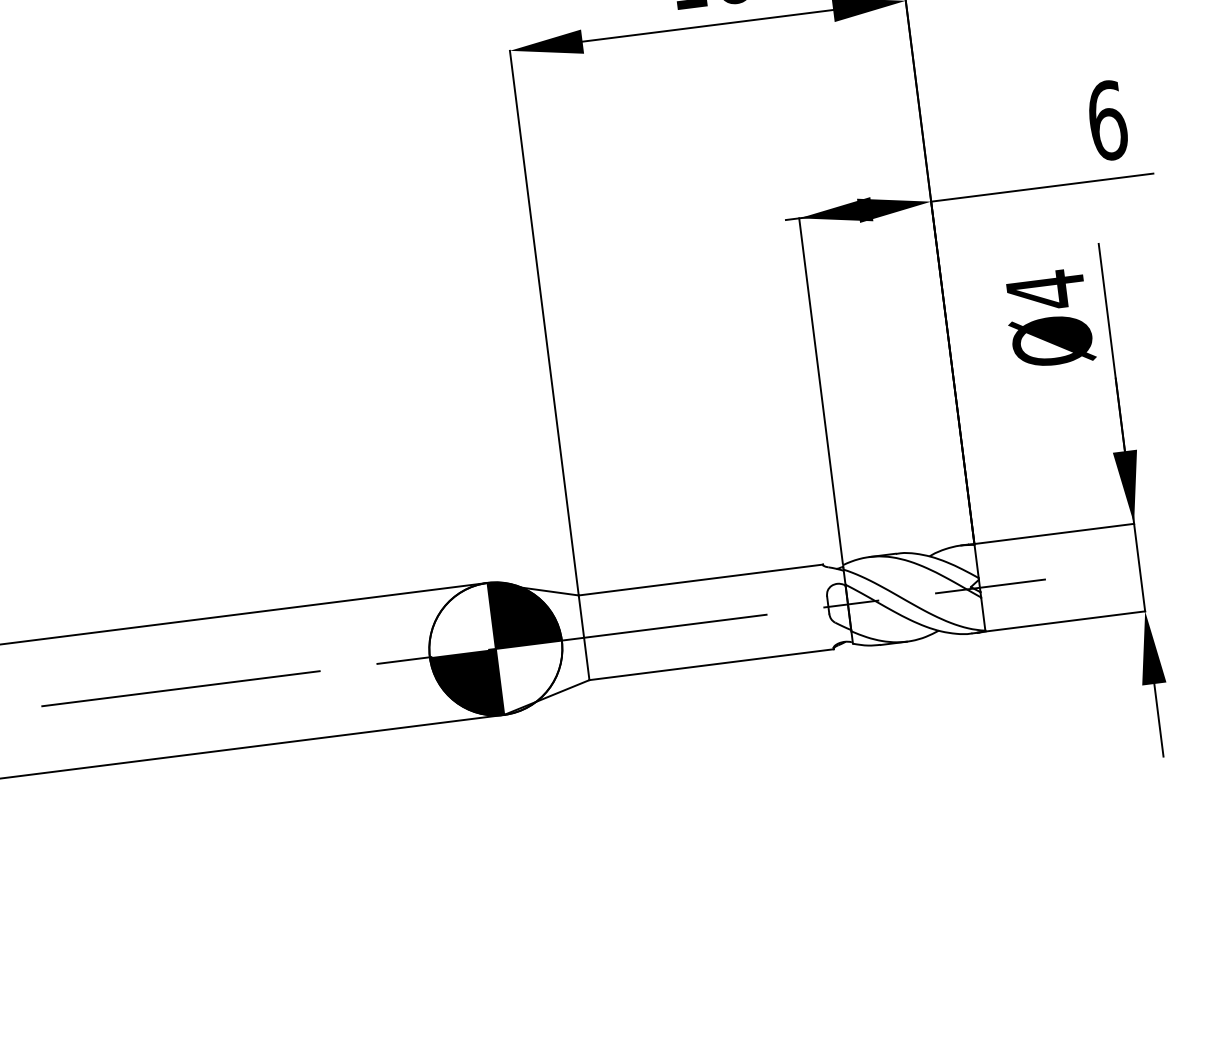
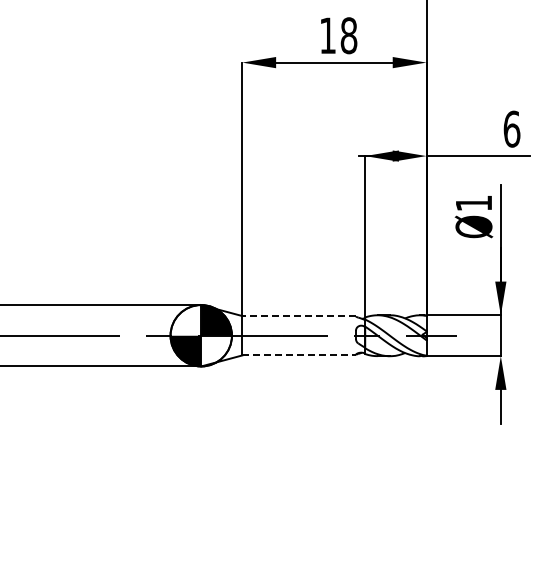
text: (1044, 290) -> (473, 203), Ø4 -> Ø1
line: (701, 580) -> (299, 316), solid -> dashed
line: (712, 664) -> (299, 355), solid -> dashed

